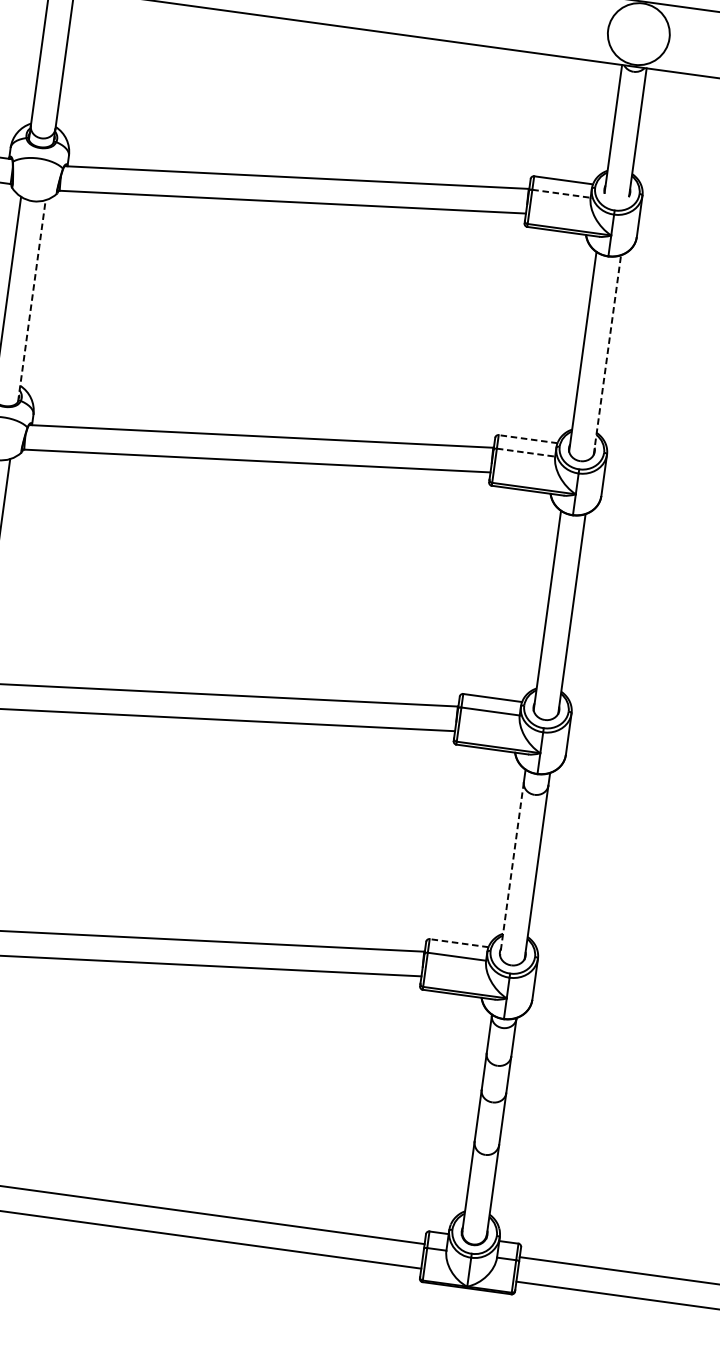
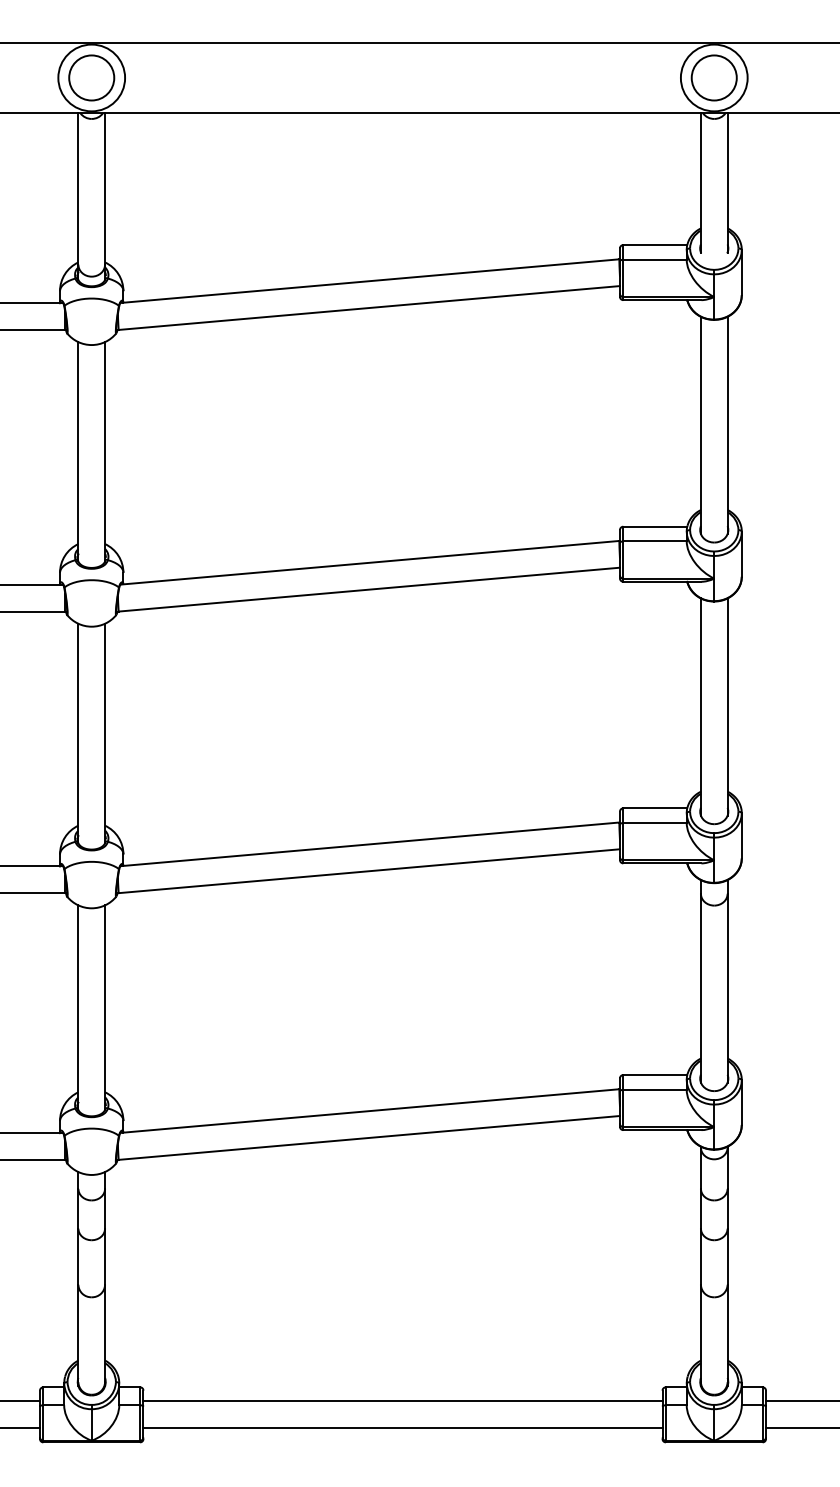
circle: (638, 33) -> (713, 77), added
line: (561, 193) -> (655, 259), dashed -> solid
line: (32, 300) -> (105, 451), dashed -> solid
line: (607, 355) -> (727, 425), dashed -> solid
line: (527, 438) -> (654, 526), dashed -> solid
line: (526, 452) -> (655, 541), dashed -> solid
line: (511, 869) -> (700, 988), dashed -> solid
line: (458, 943) -> (654, 1075), dashed -> solid

